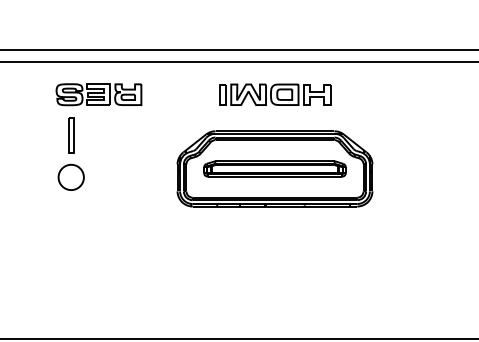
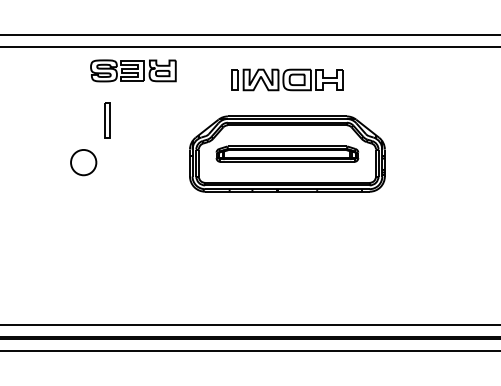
part: (99, 94) -> (133, 70), moved
part: (71, 135) -> (107, 120), moved

